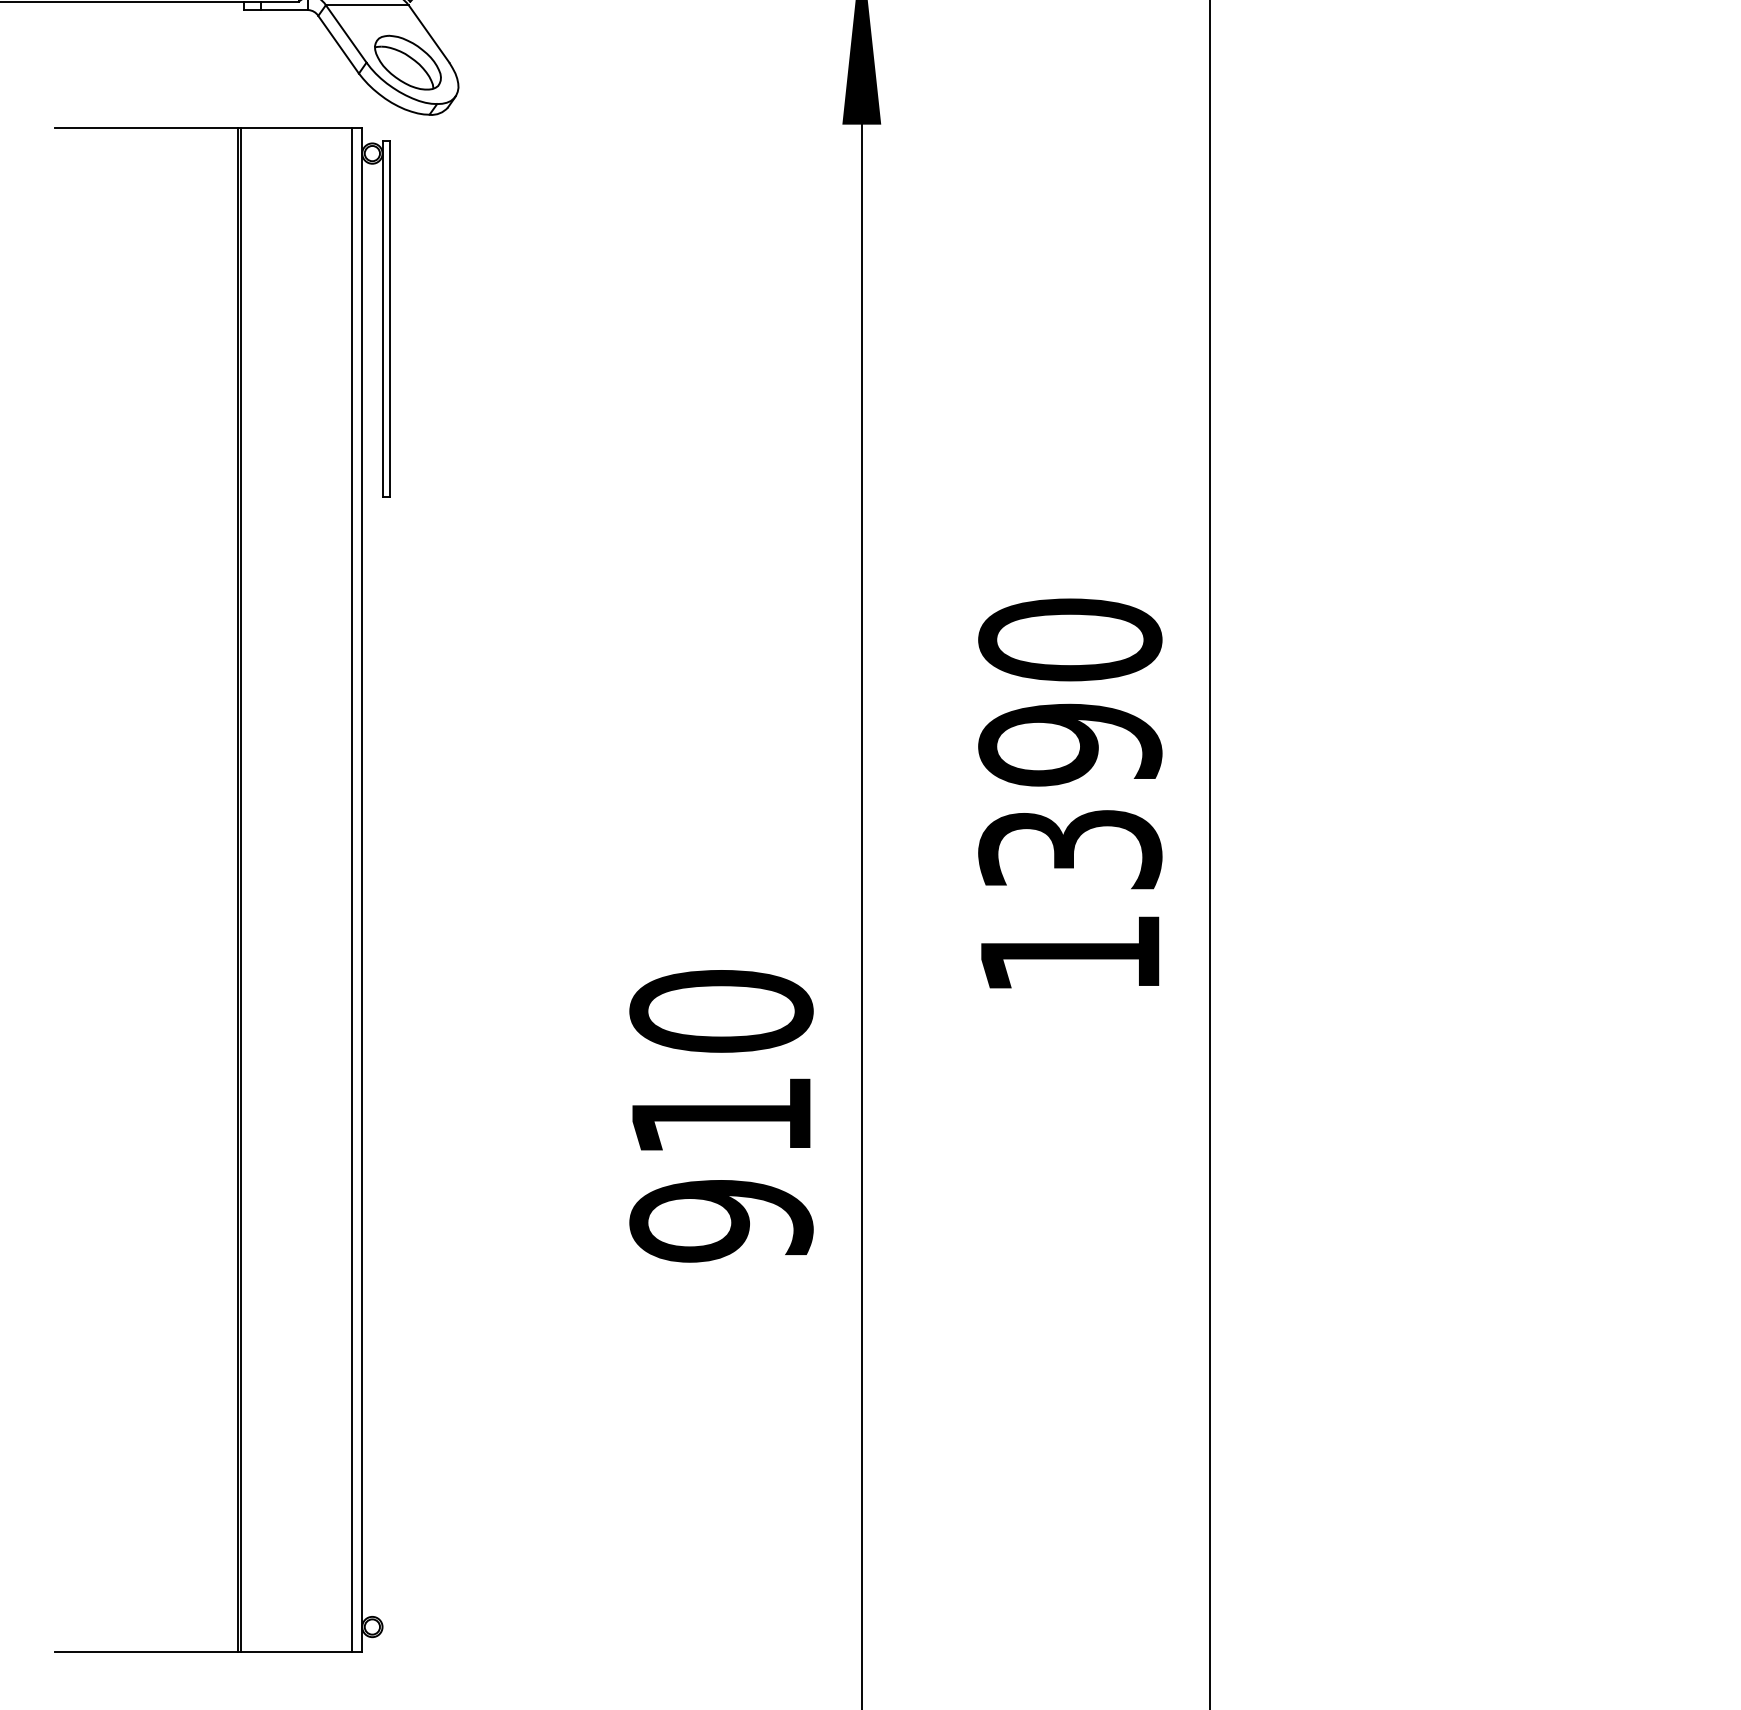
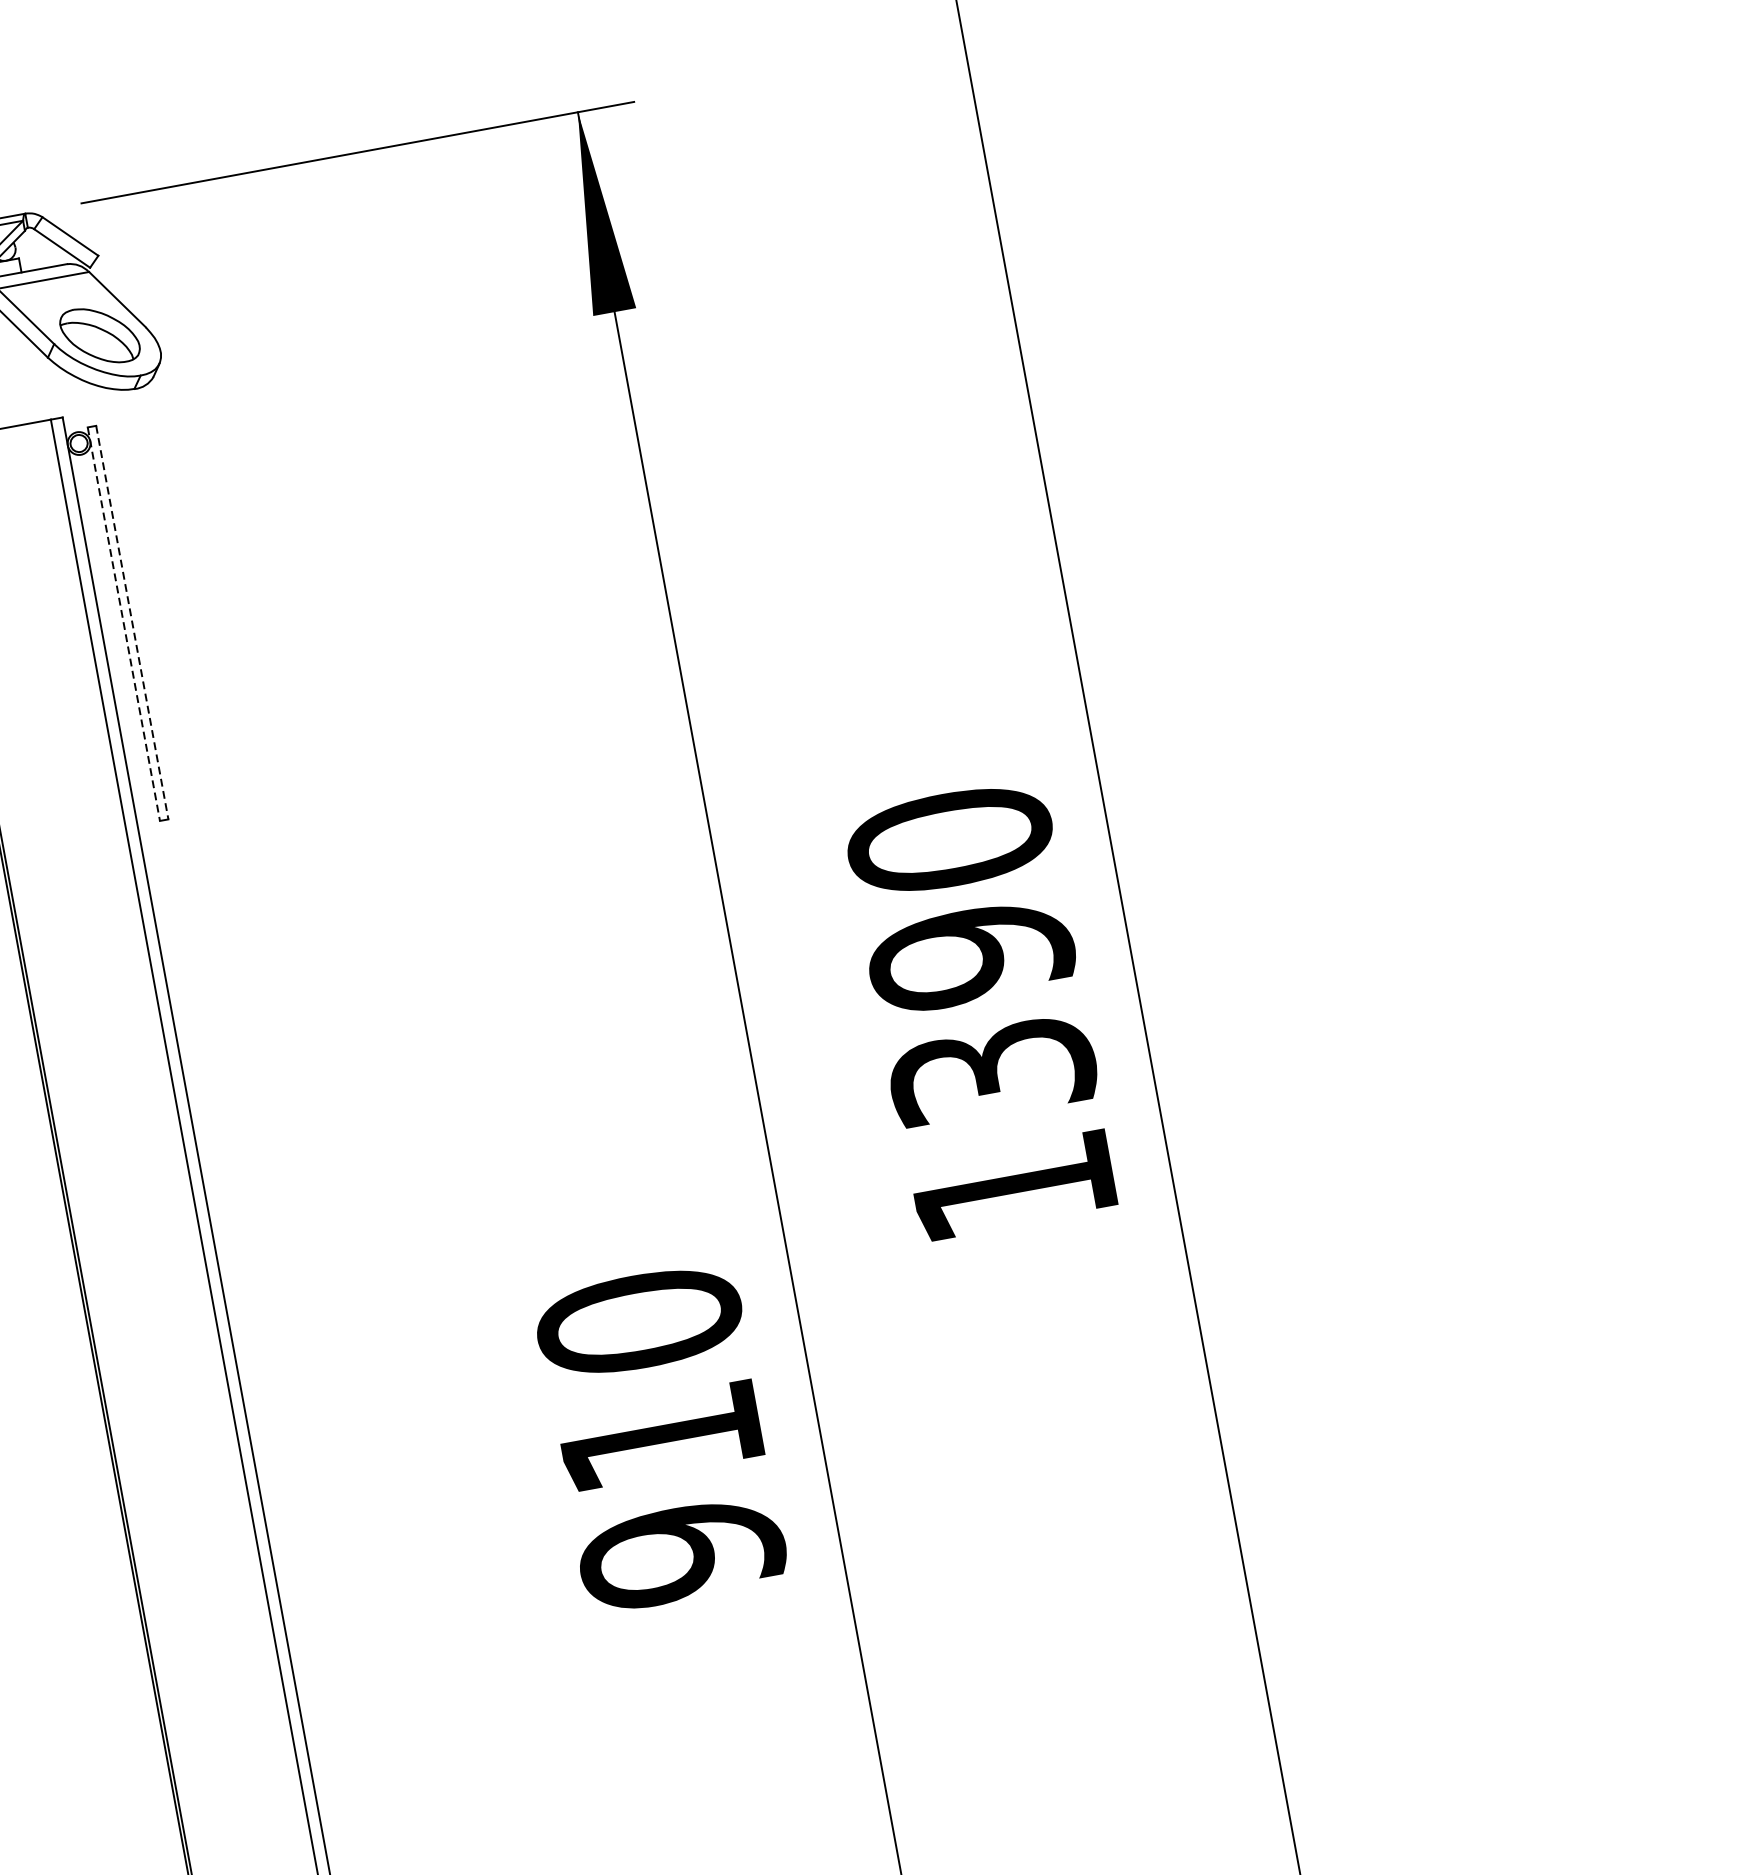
line: (382, 318) -> (123, 623), solid -> dashed
line: (390, 318) -> (132, 622), solid -> dashed

